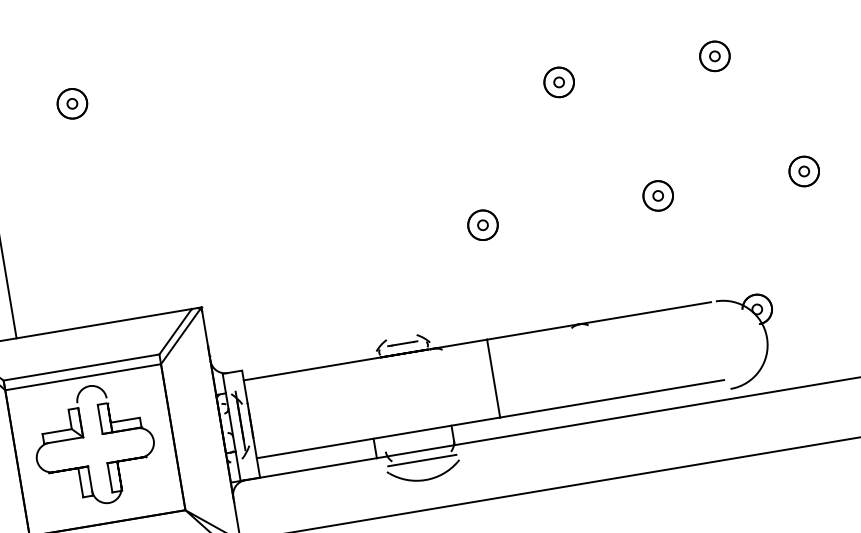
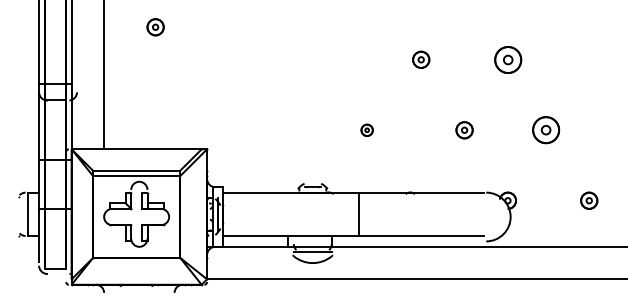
part: (714, 55) -> (507, 59), size x1.6
part: (803, 171) -> (545, 130), size x1.6
part: (483, 225) -> (367, 130), size x0.7

